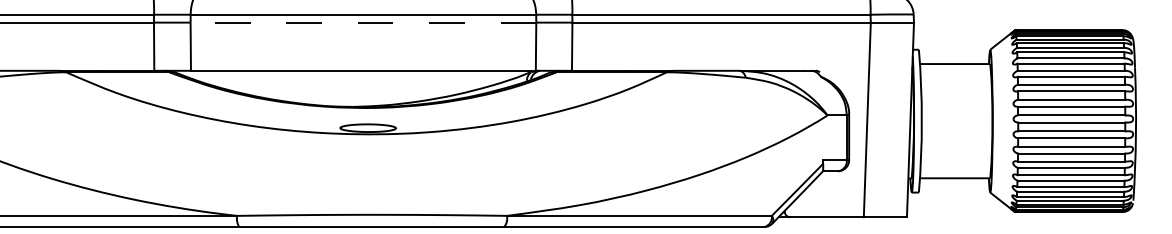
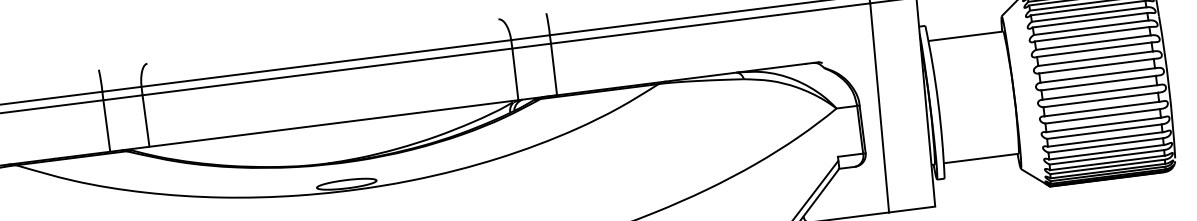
line: (363, 22) -> (327, 71), dashed -> solid

